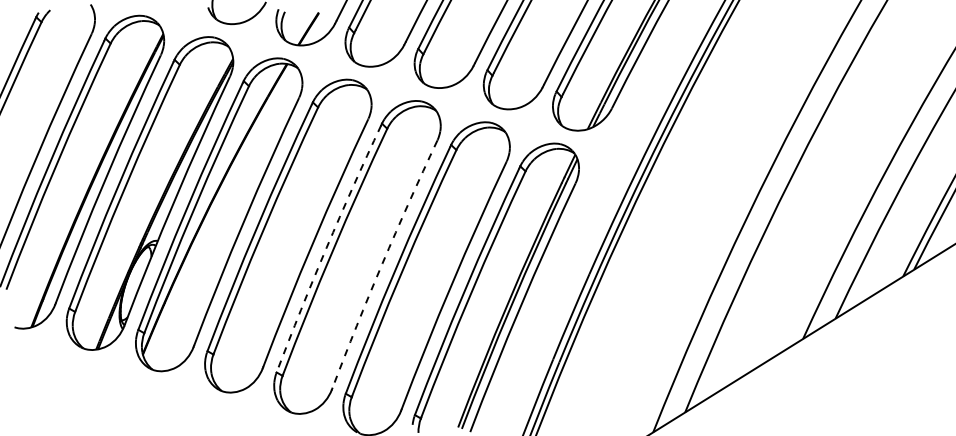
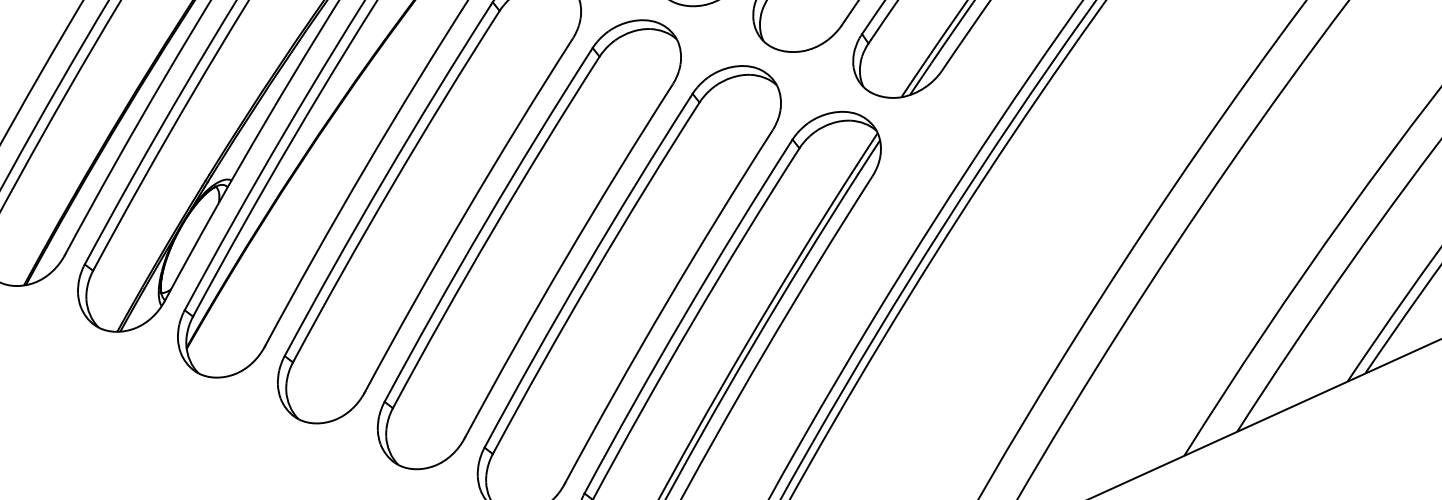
arc: (326, 247) -> (484, 223), dashed -> solid
arc: (382, 263) -> (565, 258), dashed -> solid

